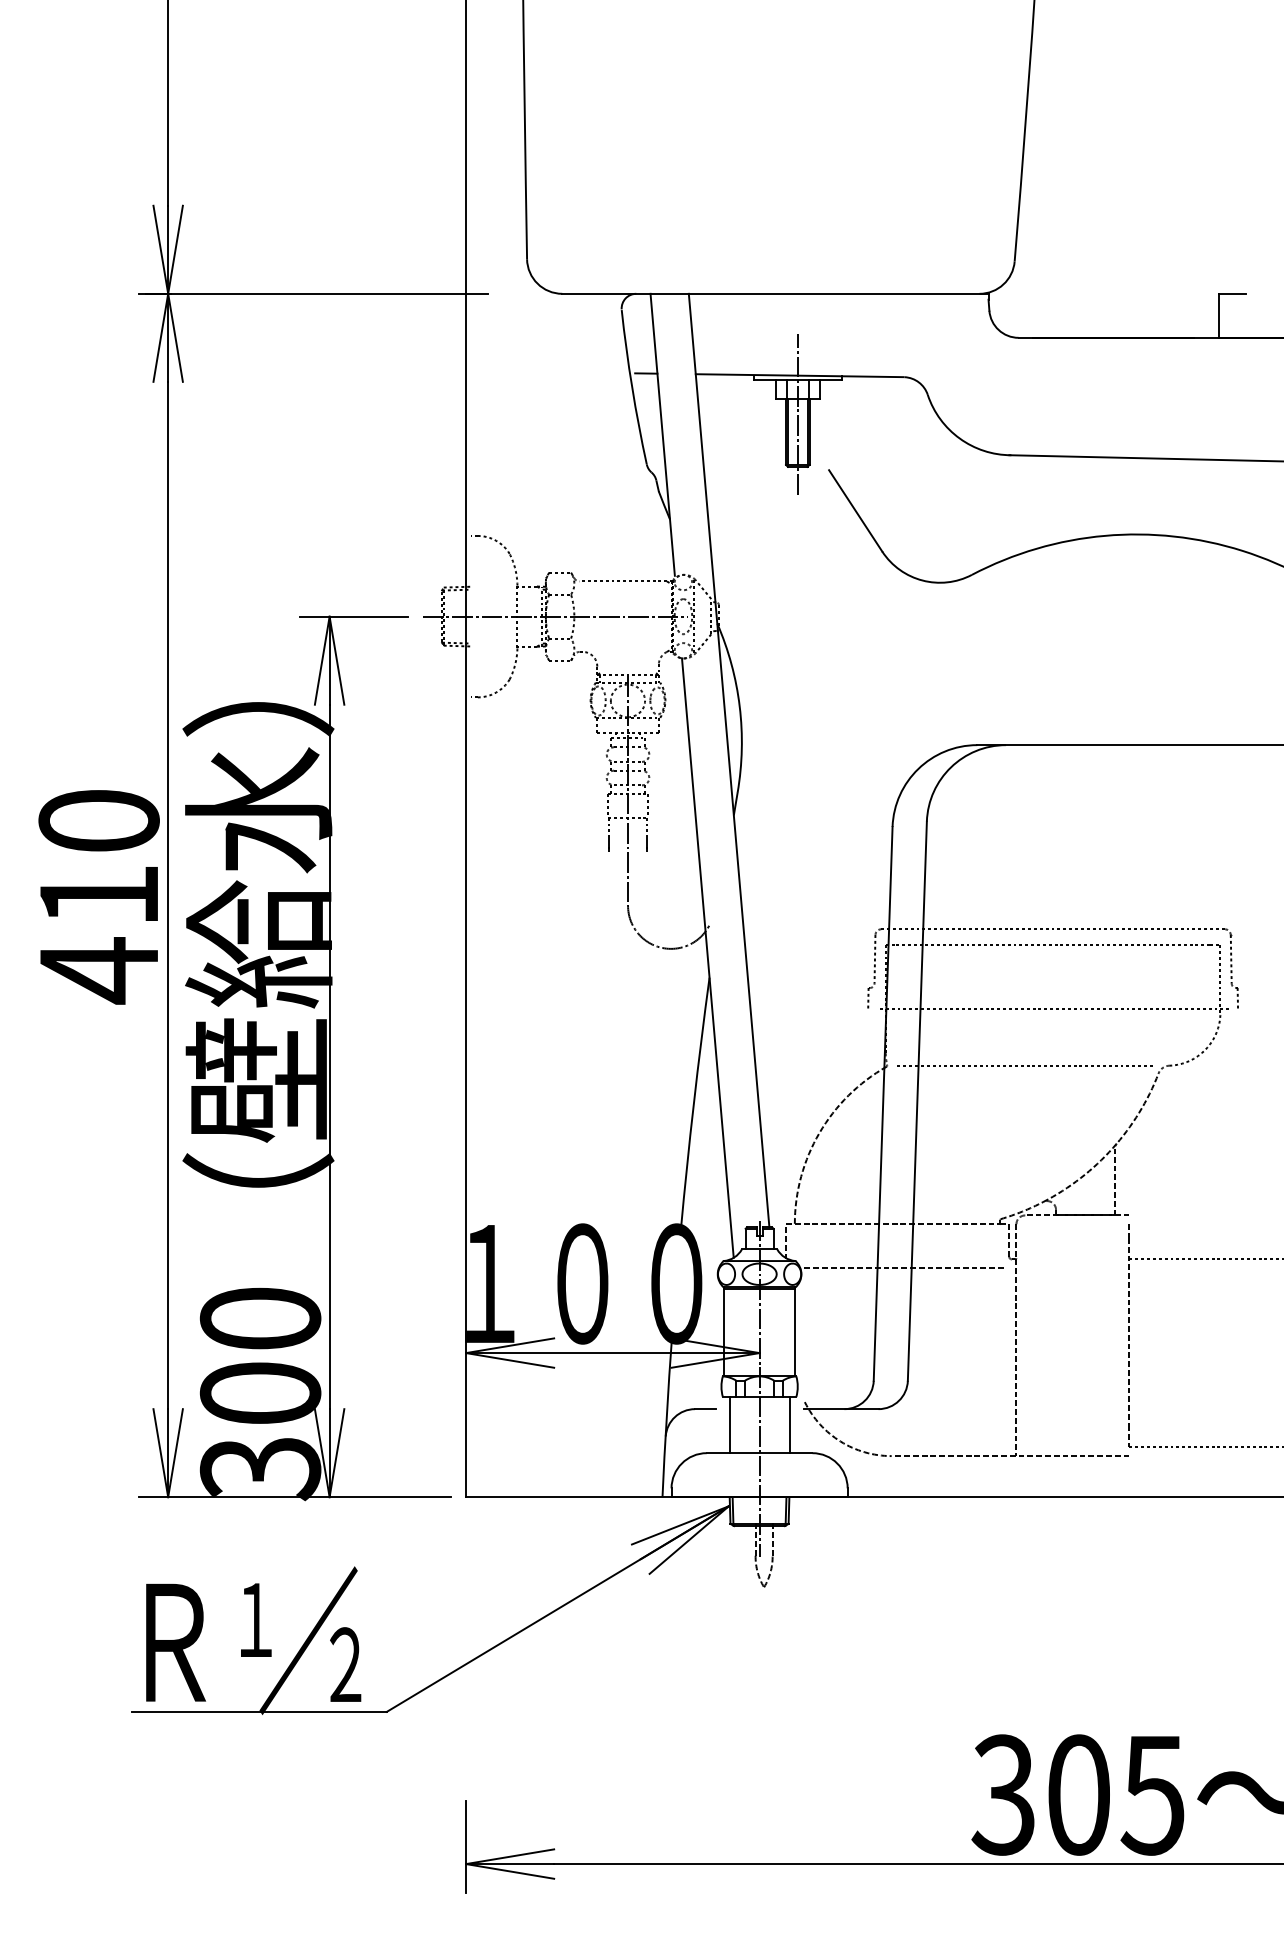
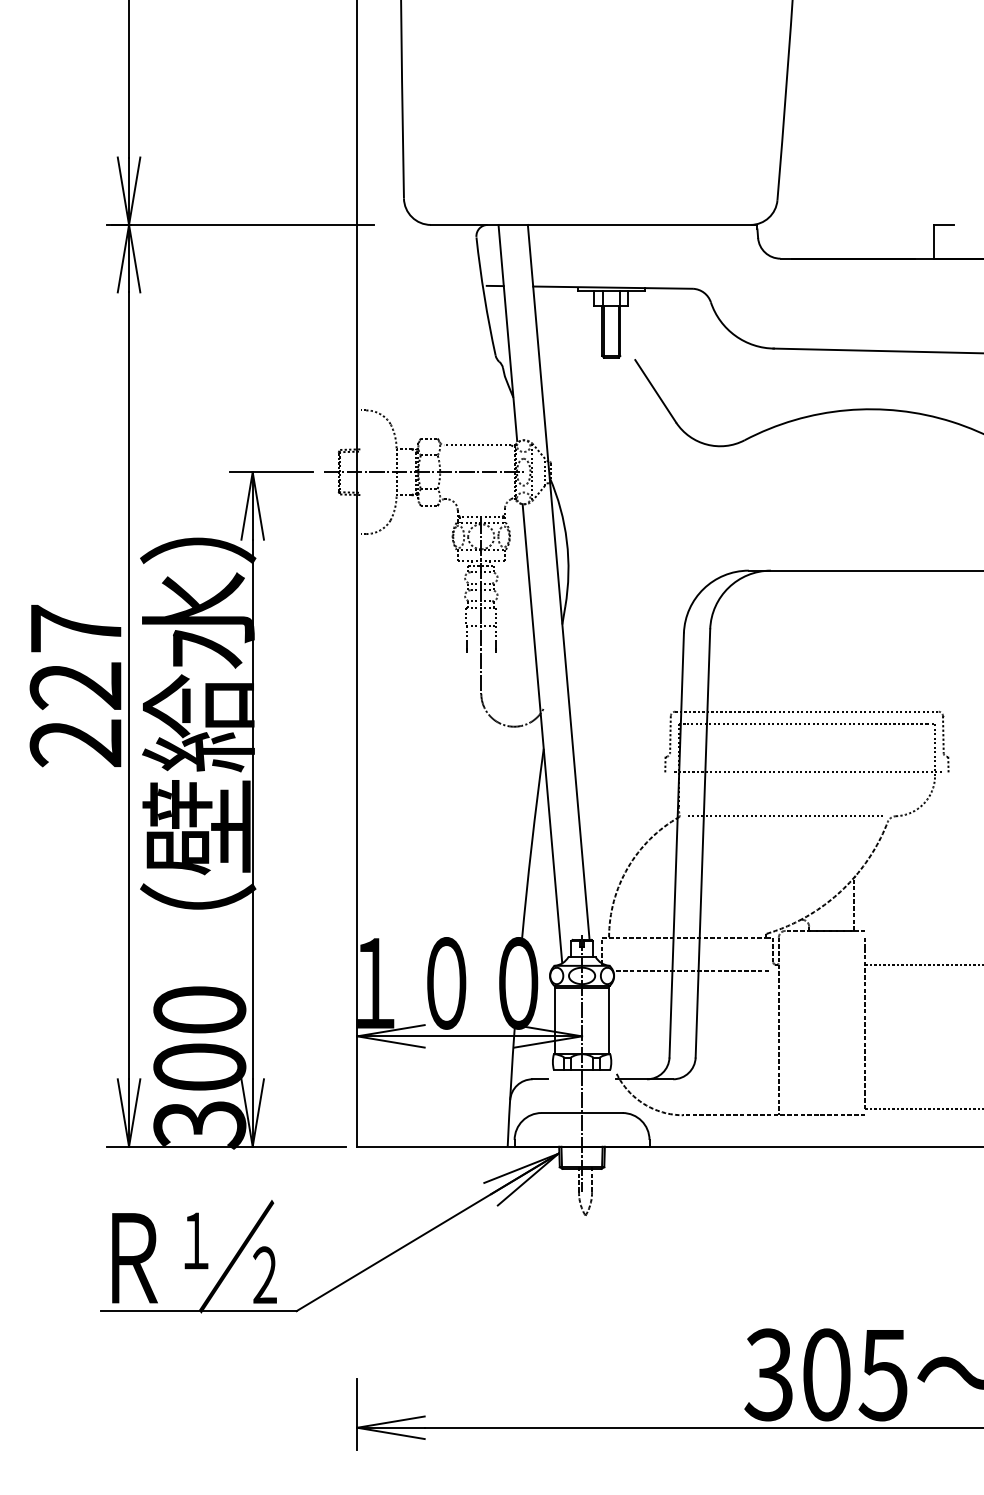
line: (797, 414) -> (611, 317), removed
text: (98, 896) -> (75, 686), 410 -> 227
line: (729, 1424) -> (559, 1091), removed
line: (789, 1424) -> (604, 1091), removed

